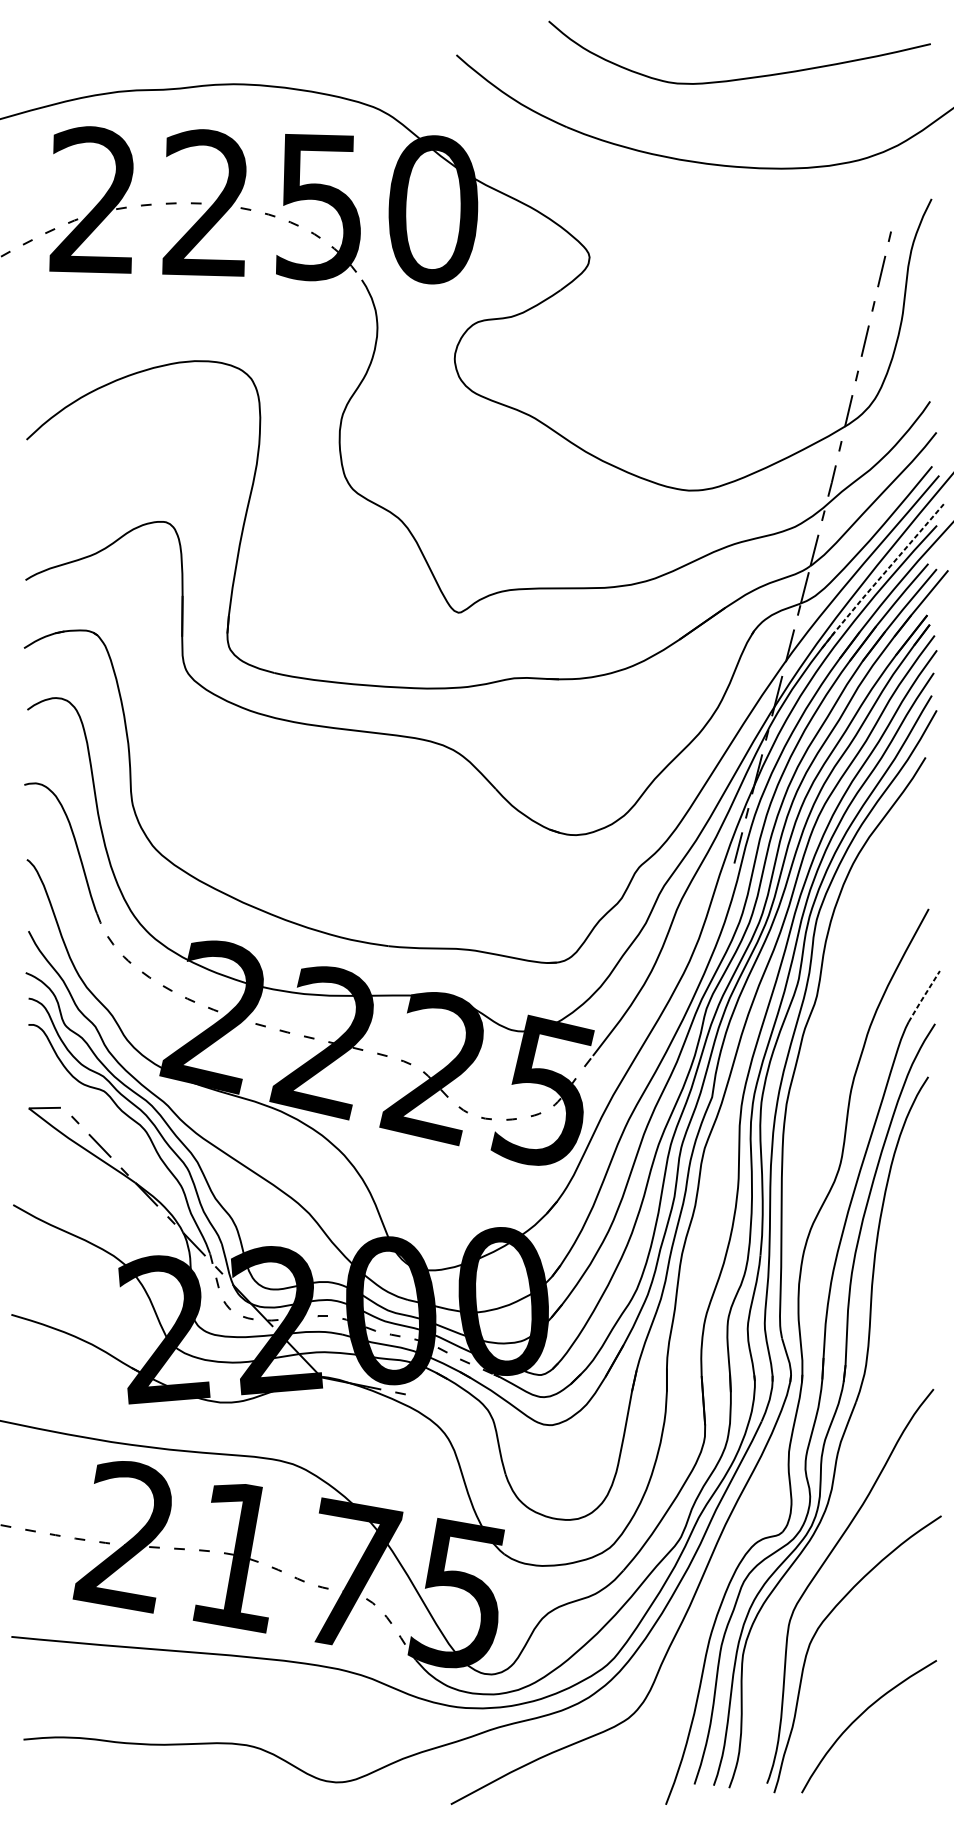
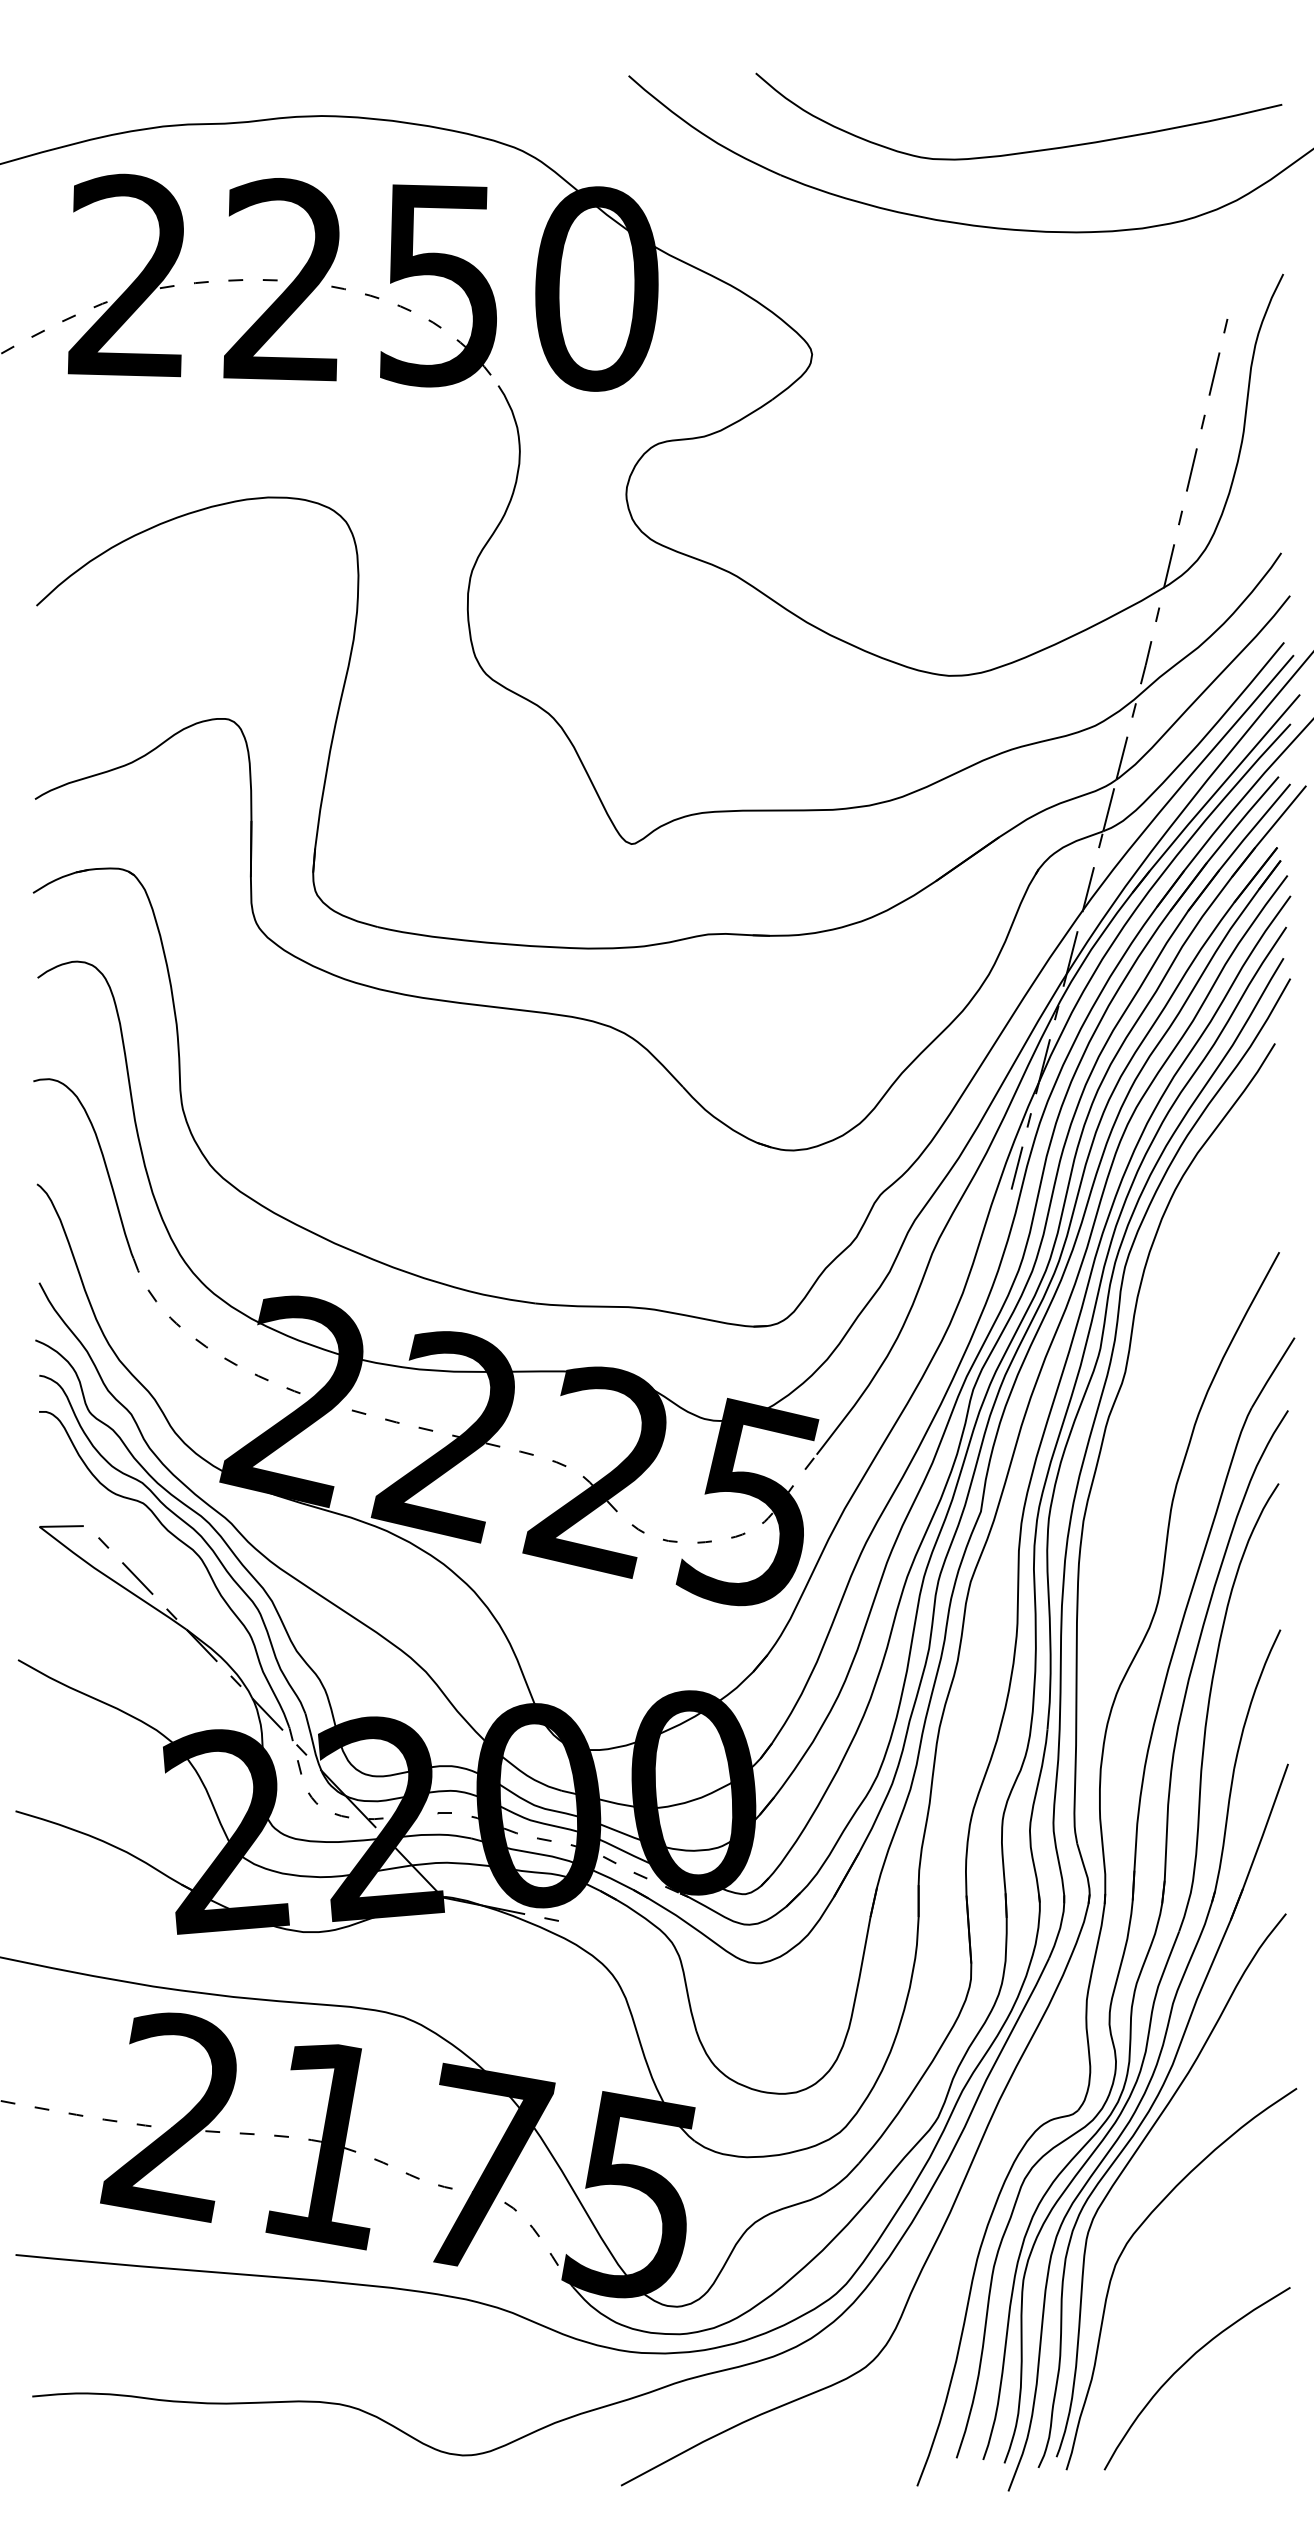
curve: (743, 78) -> (1023, 151), moved
line: (881, 576) -> (1214, 793), dashed -> solid
line: (923, 996) -> (1272, 1372), dashed -> solid
part: (838, 1498) -> (1155, 2064), added

